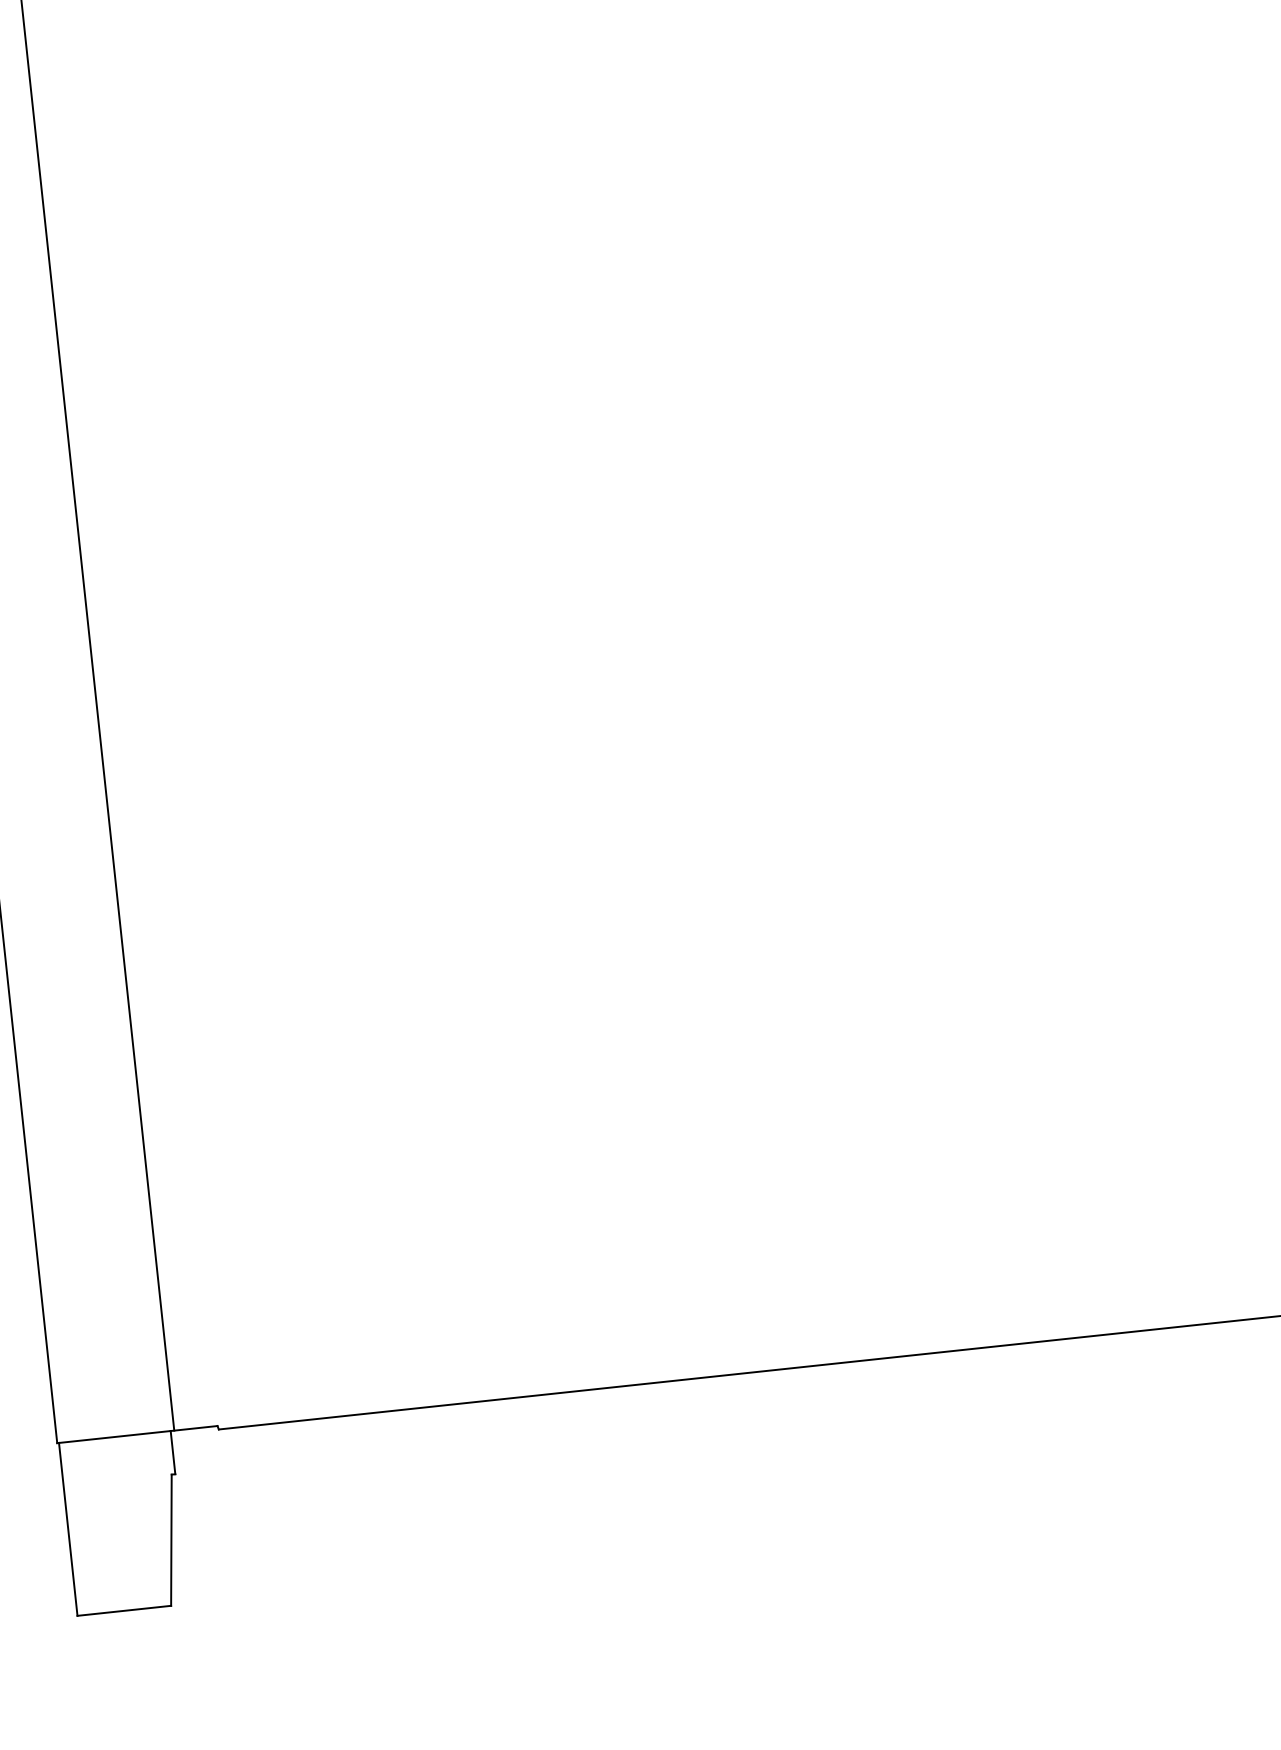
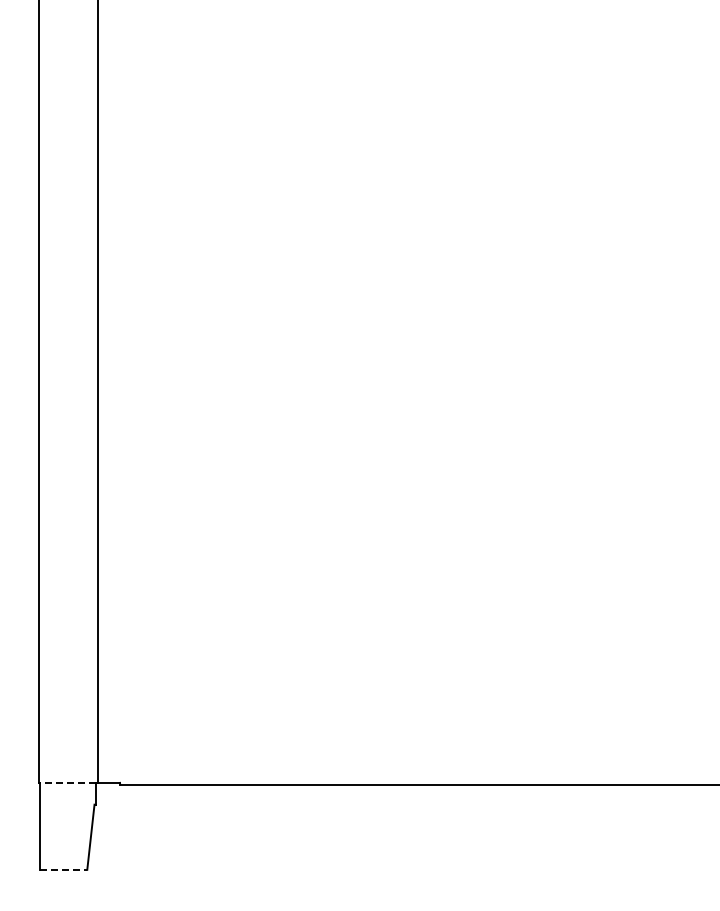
line: (113, 1436) -> (67, 782), solid -> dashed
line: (123, 1610) -> (63, 869), solid -> dashed

